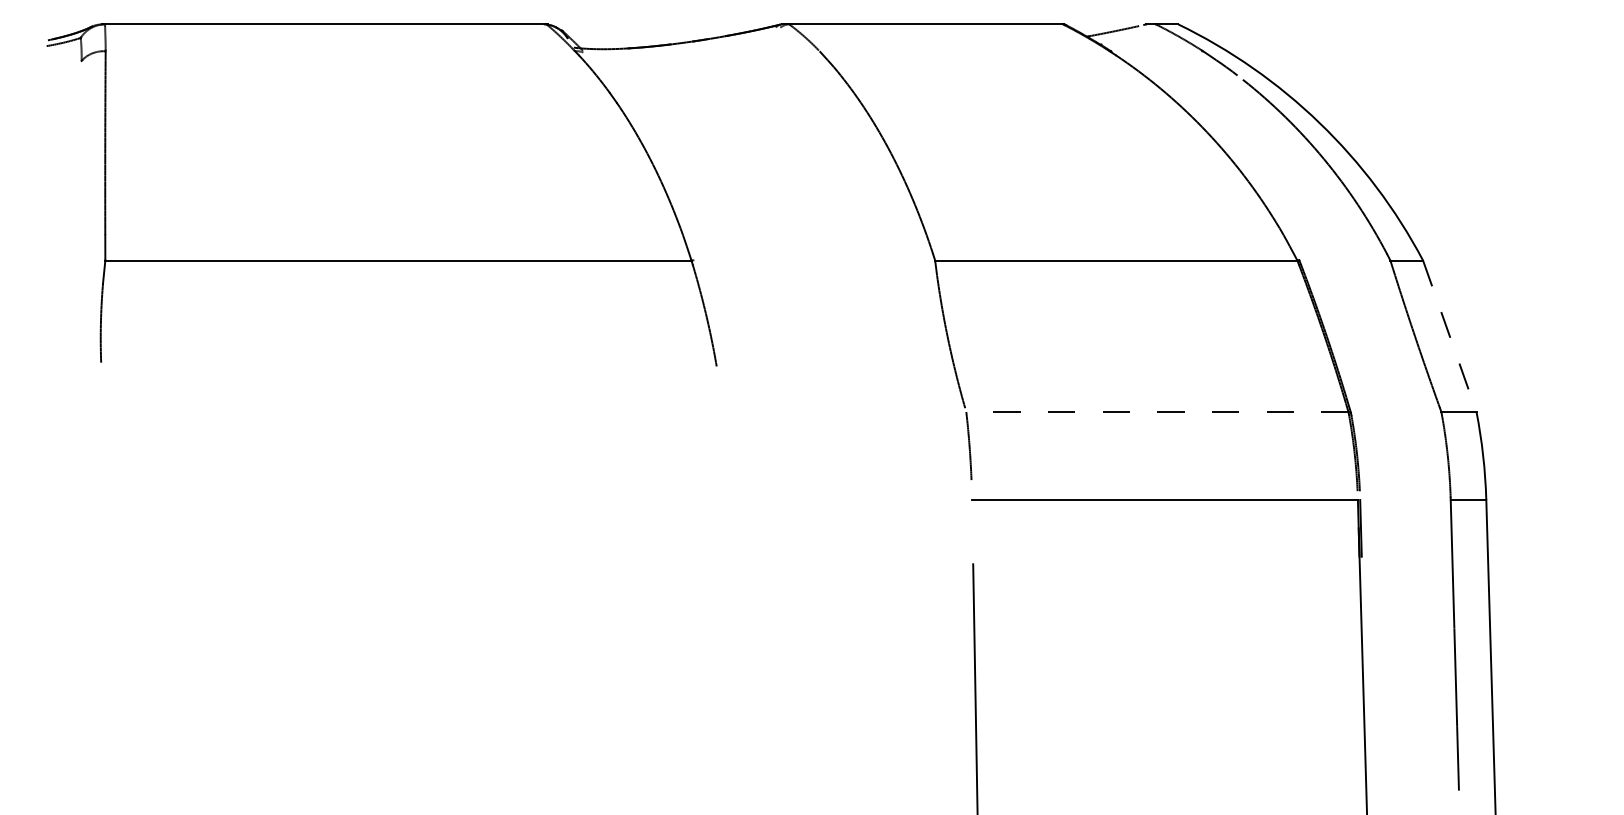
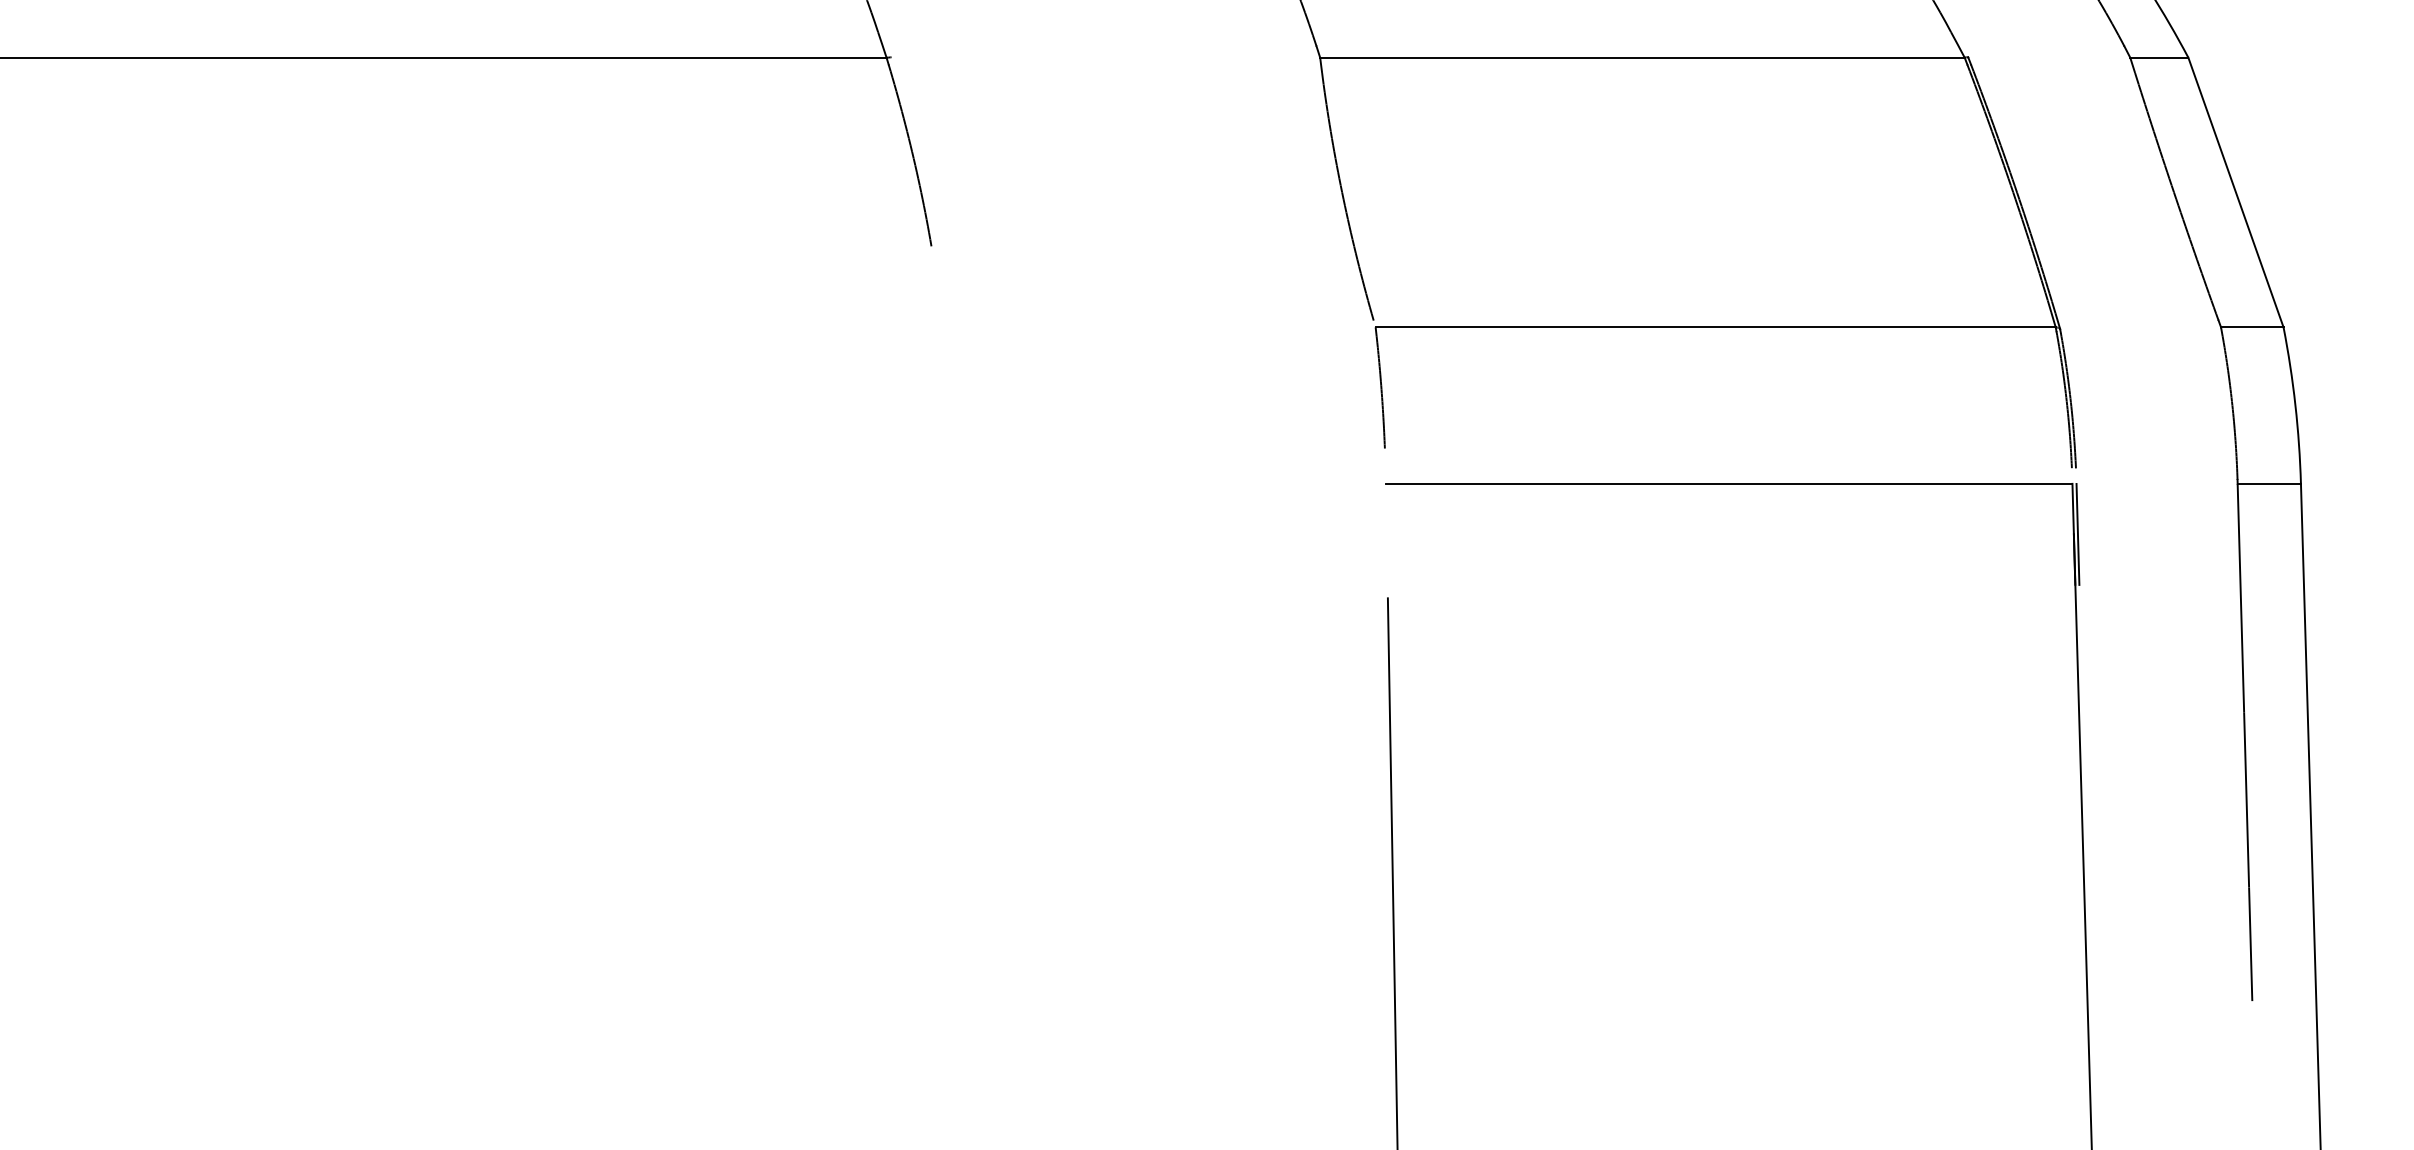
line: (1449, 336) -> (2235, 192), dashed -> solid
line: (1156, 412) -> (1714, 328), dashed -> solid

